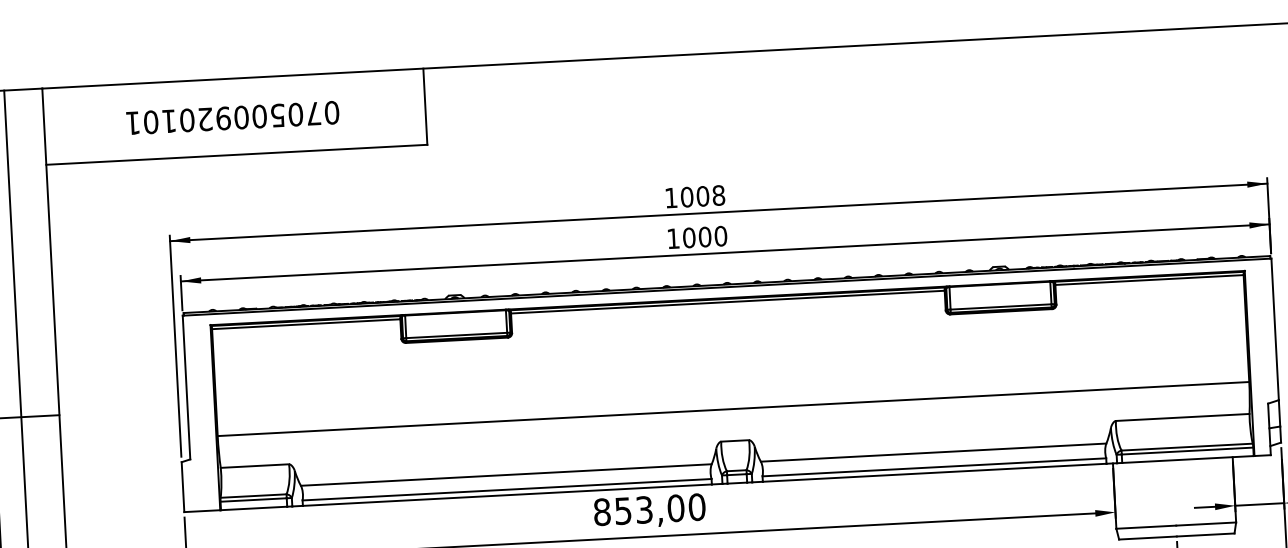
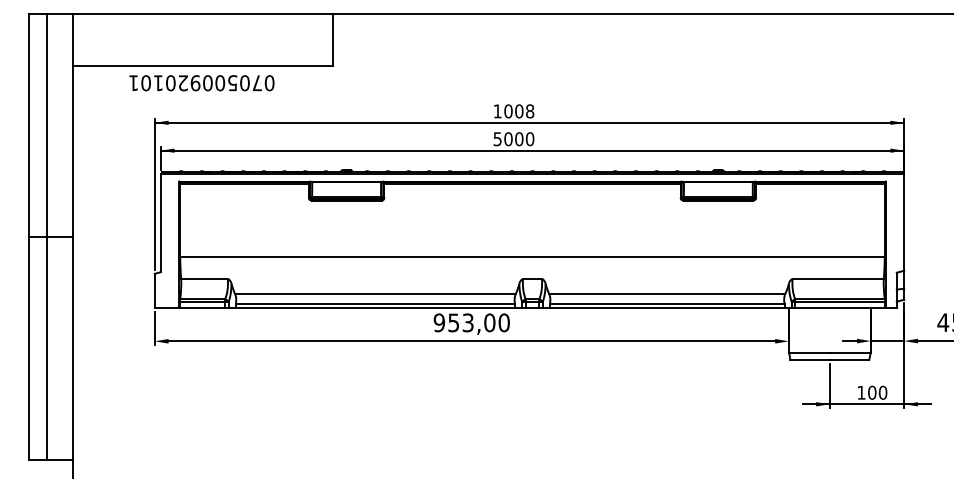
text: (232, 118) -> (201, 83), moved
text: (673, 239) -> (497, 139), 1000 -> 5000
text: (602, 511) -> (439, 322), 853,00 -> 953,00

